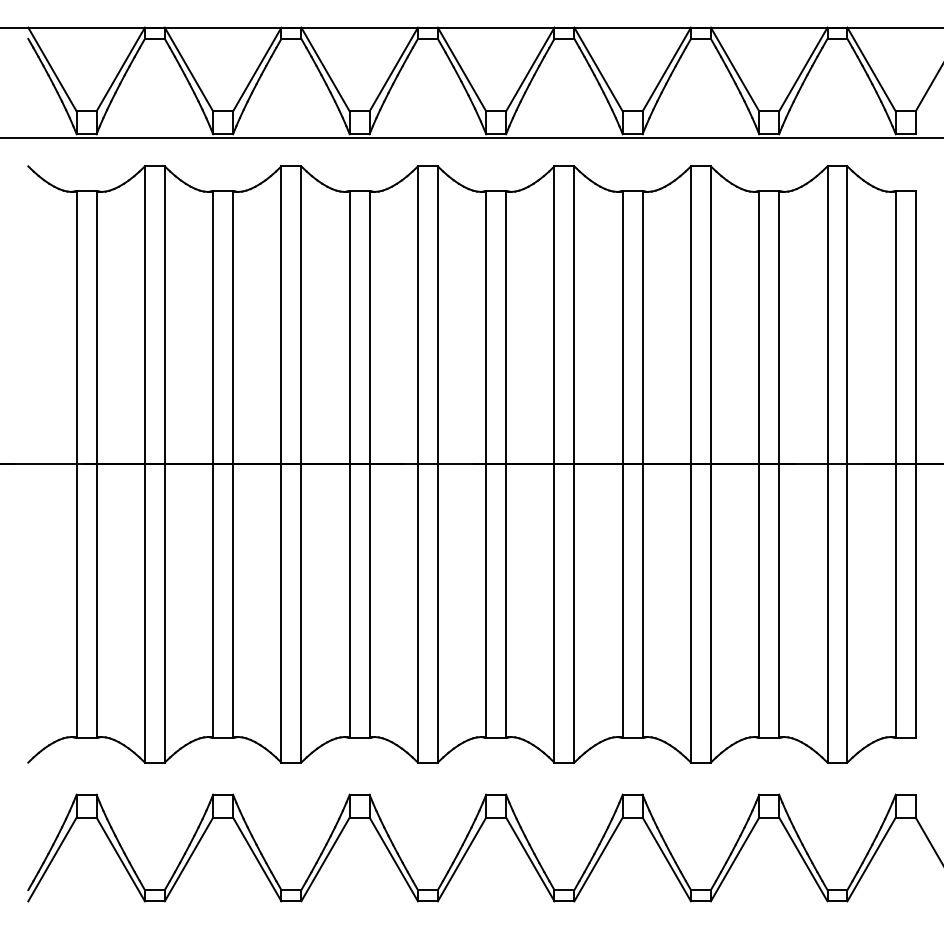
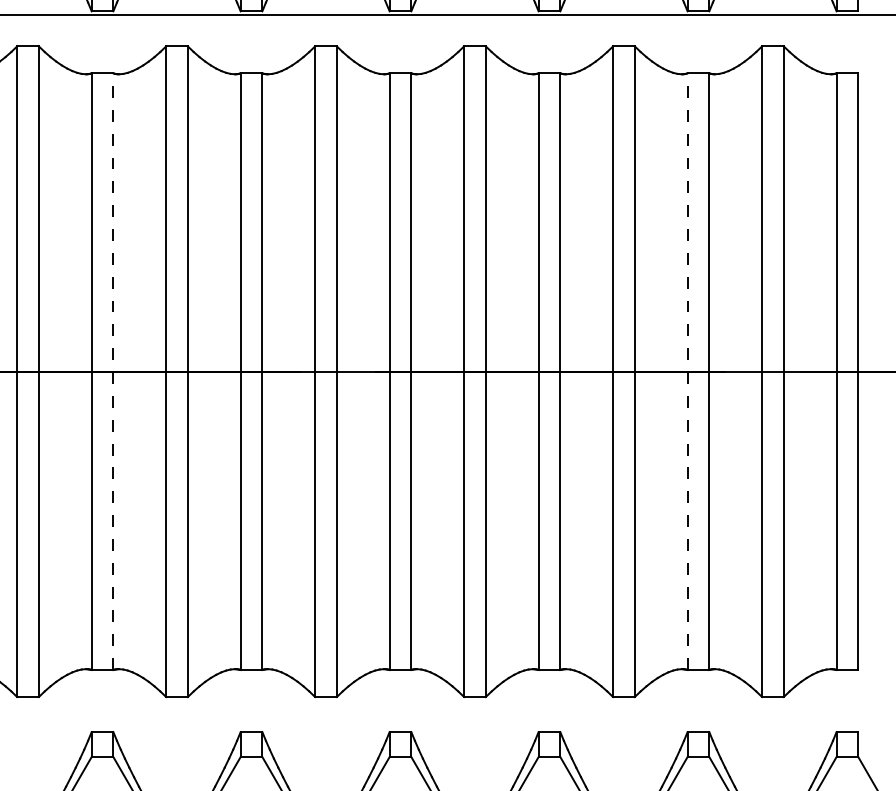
line: (233, 464) -> (113, 371), solid -> dashed
line: (759, 464) -> (687, 371), solid -> dashed

